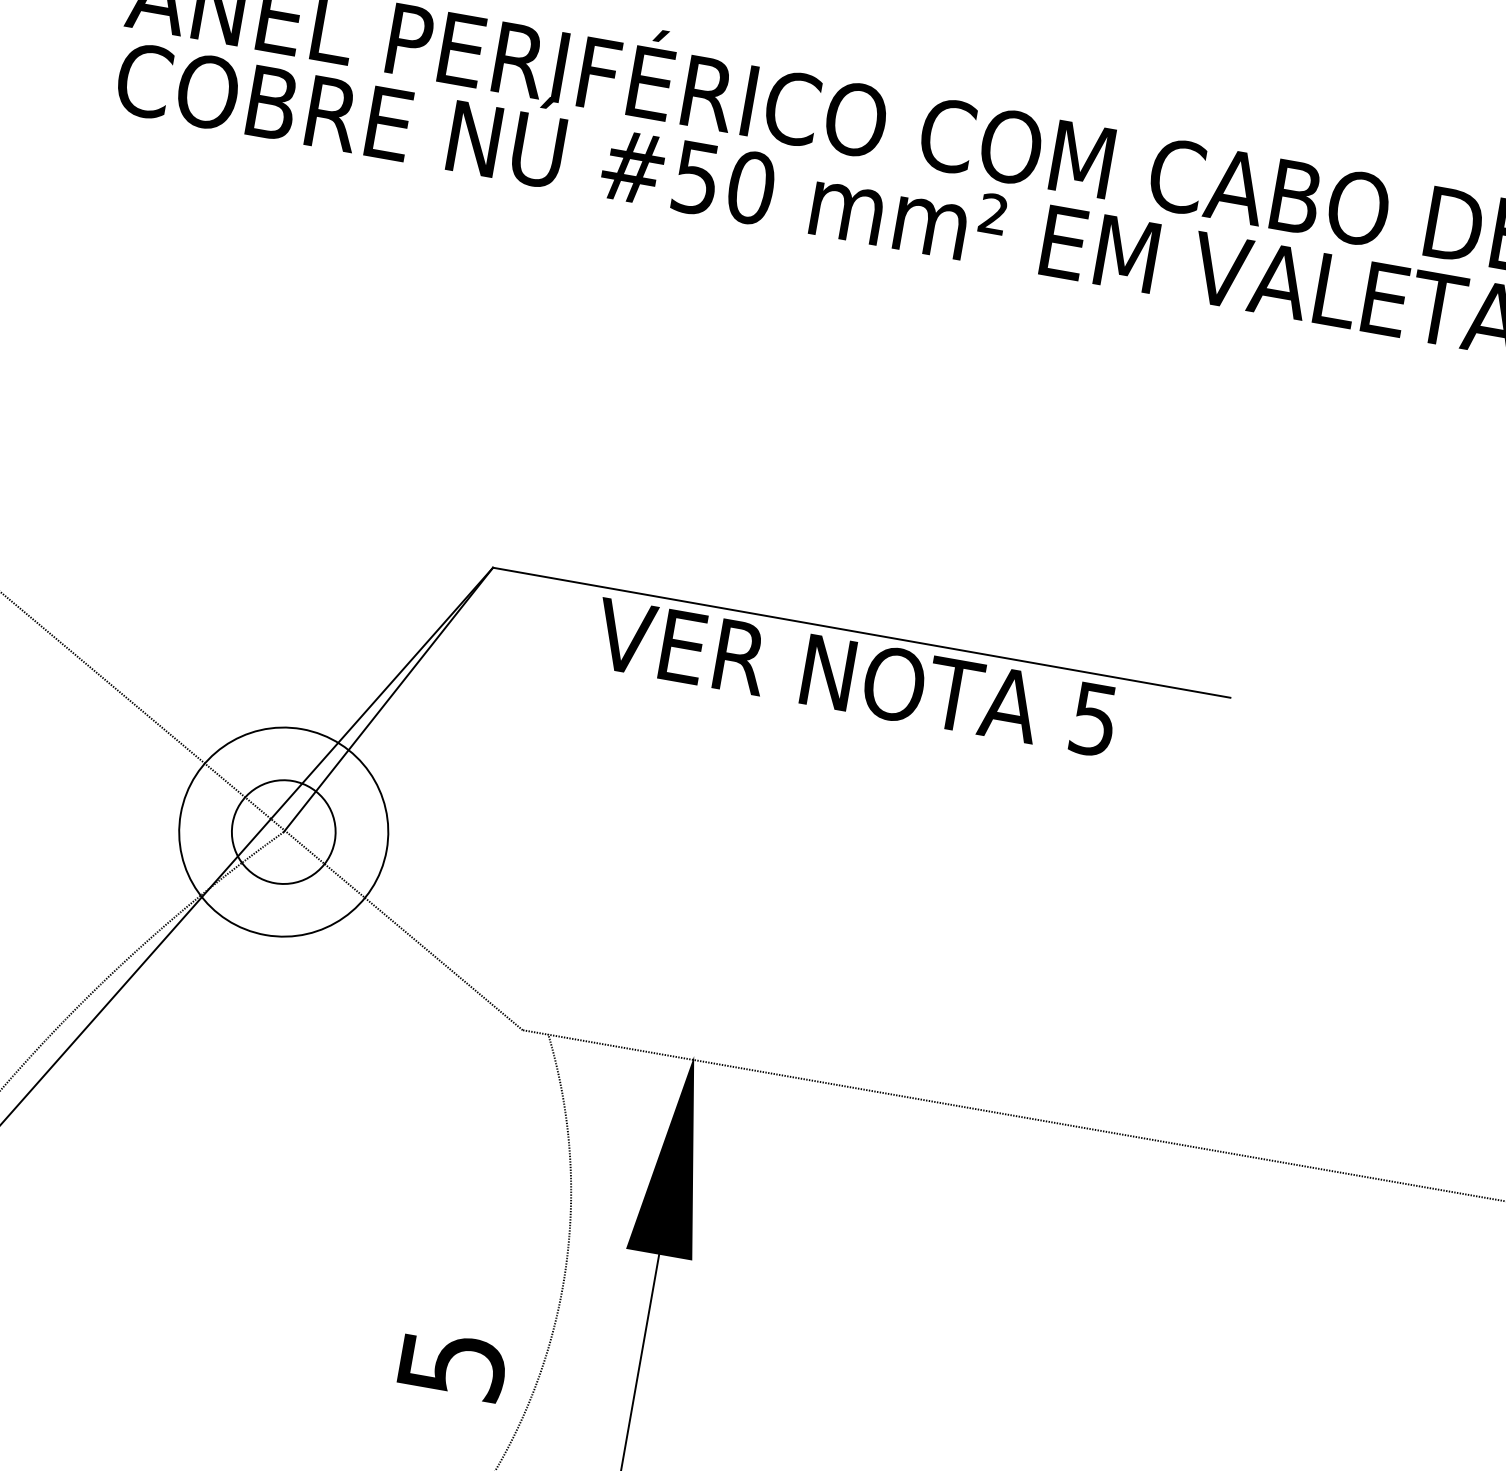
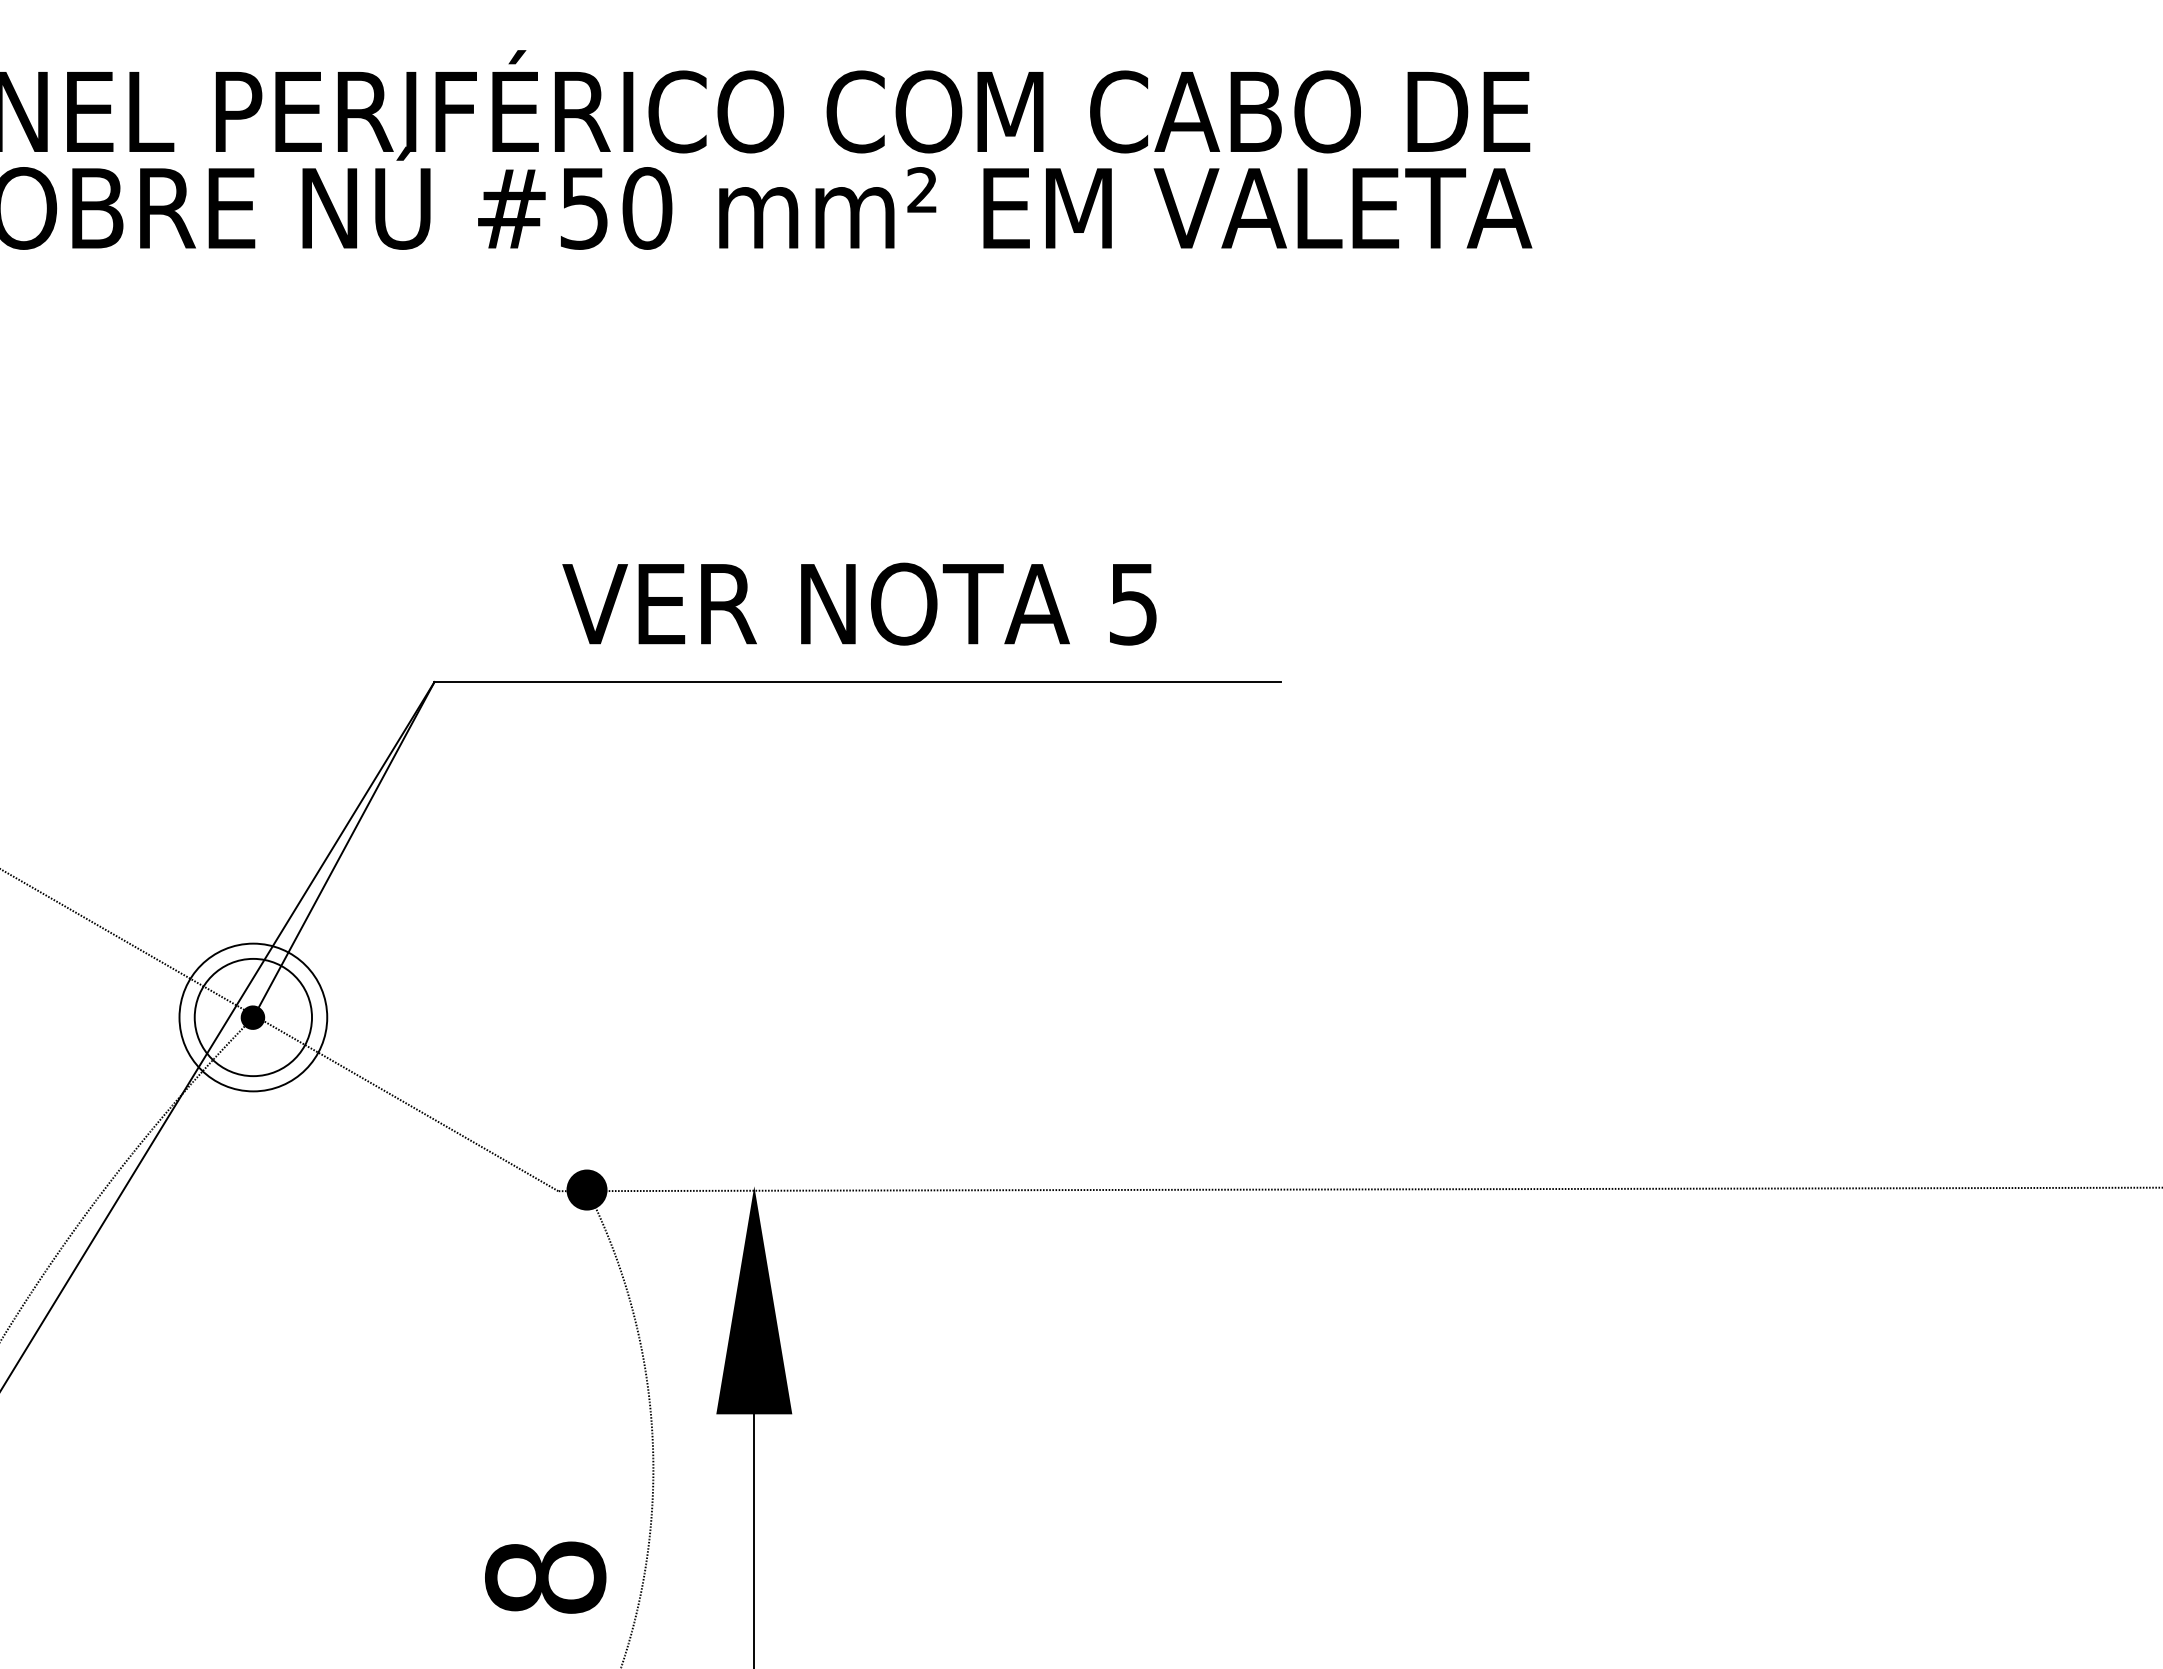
text: (855, 676) -> (859, 603), moved
fill: (283, 831) -> (252, 1017), added
circle: (283, 832) -> (253, 1017), size x0.62
fill: (547, 1033) -> (586, 1189), added
text: (452, 1364) -> (545, 1577), 5 -> 8

